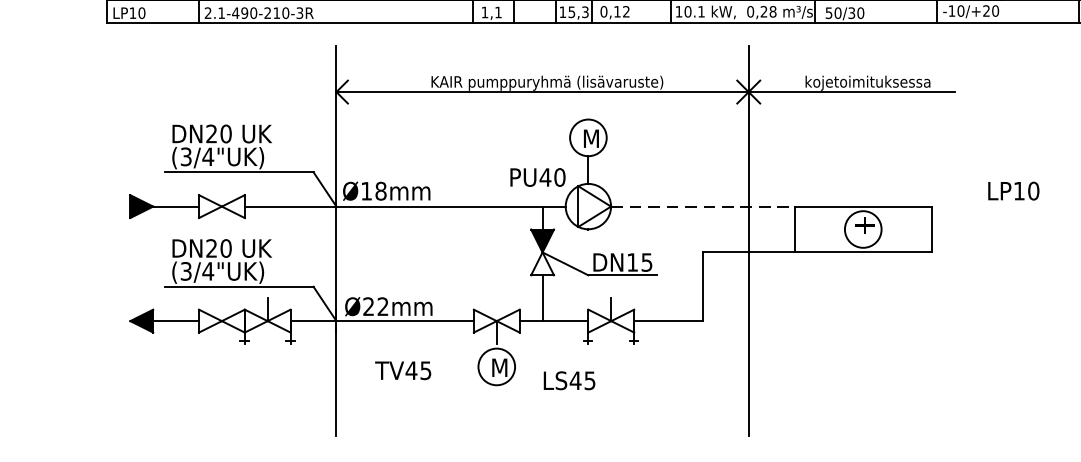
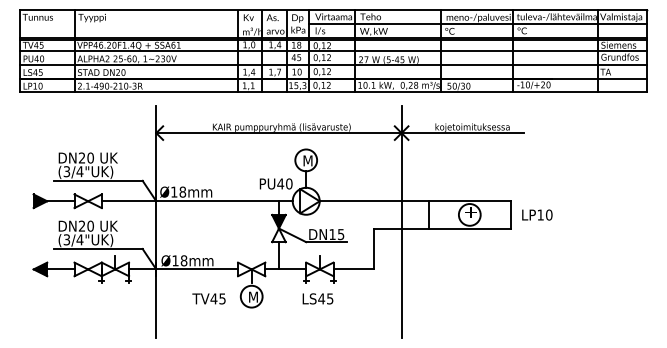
text: (1014, 190) -> (537, 214), moved
line: (703, 206) -> (374, 201), dashed -> solid
text: (375, 306) -> (179, 260), Ø22mm -> Ø18mm
text: (402, 369) -> (208, 298), moved
text: (568, 380) -> (317, 298), moved

